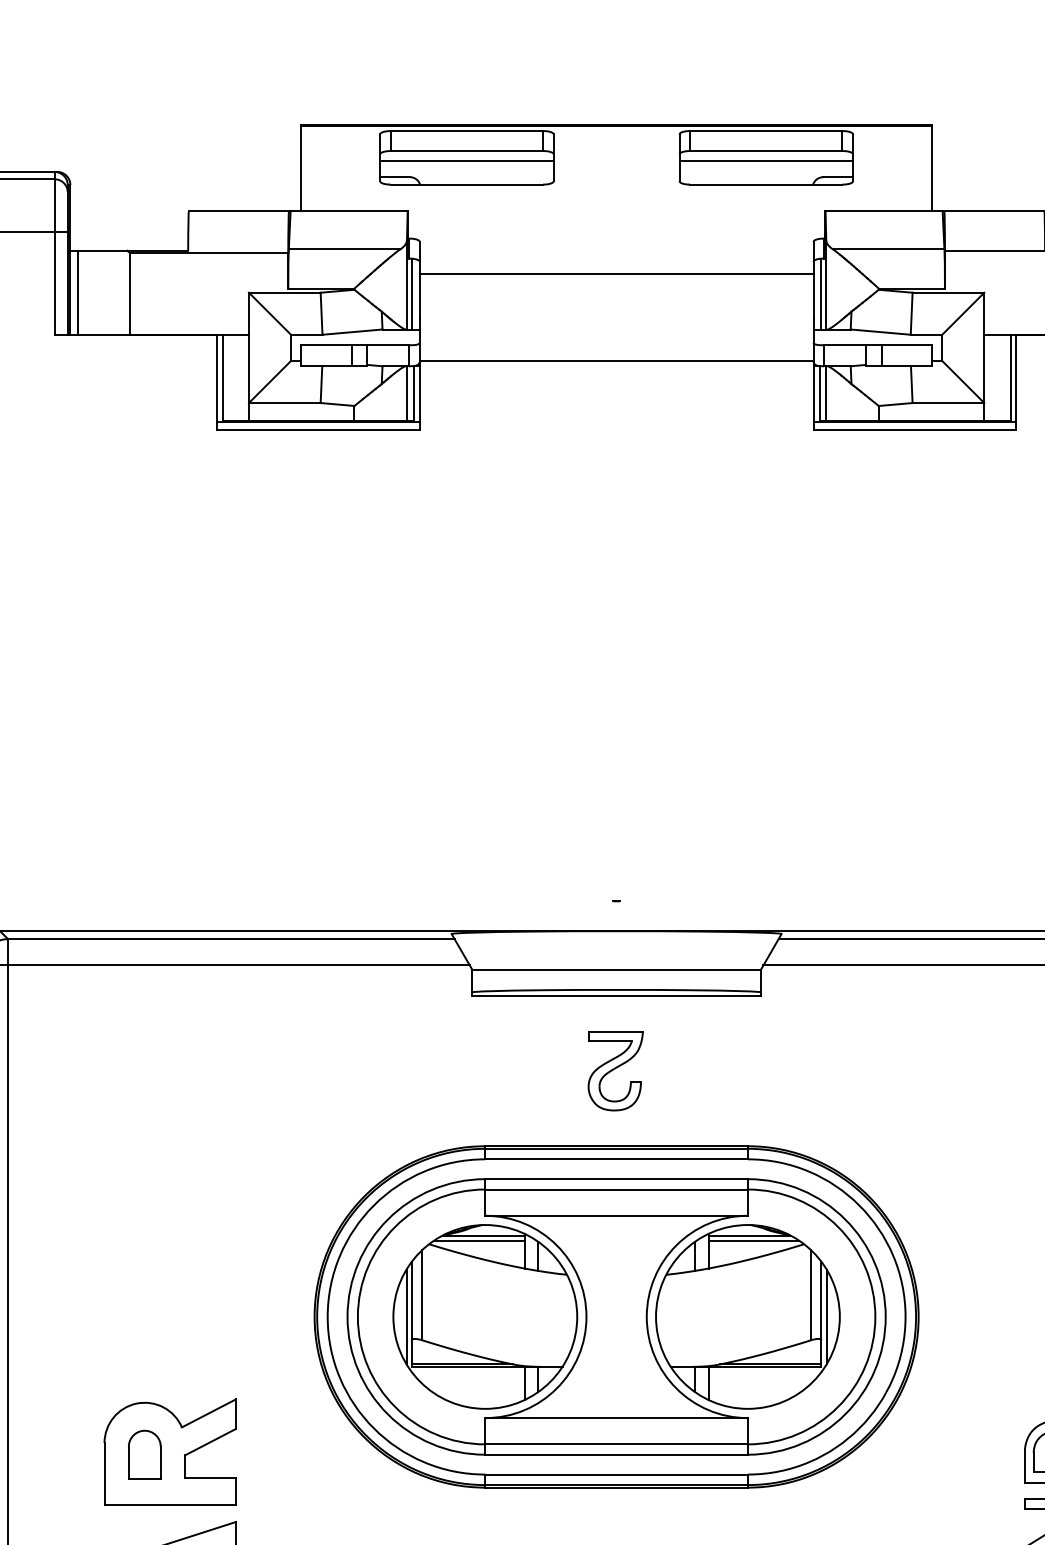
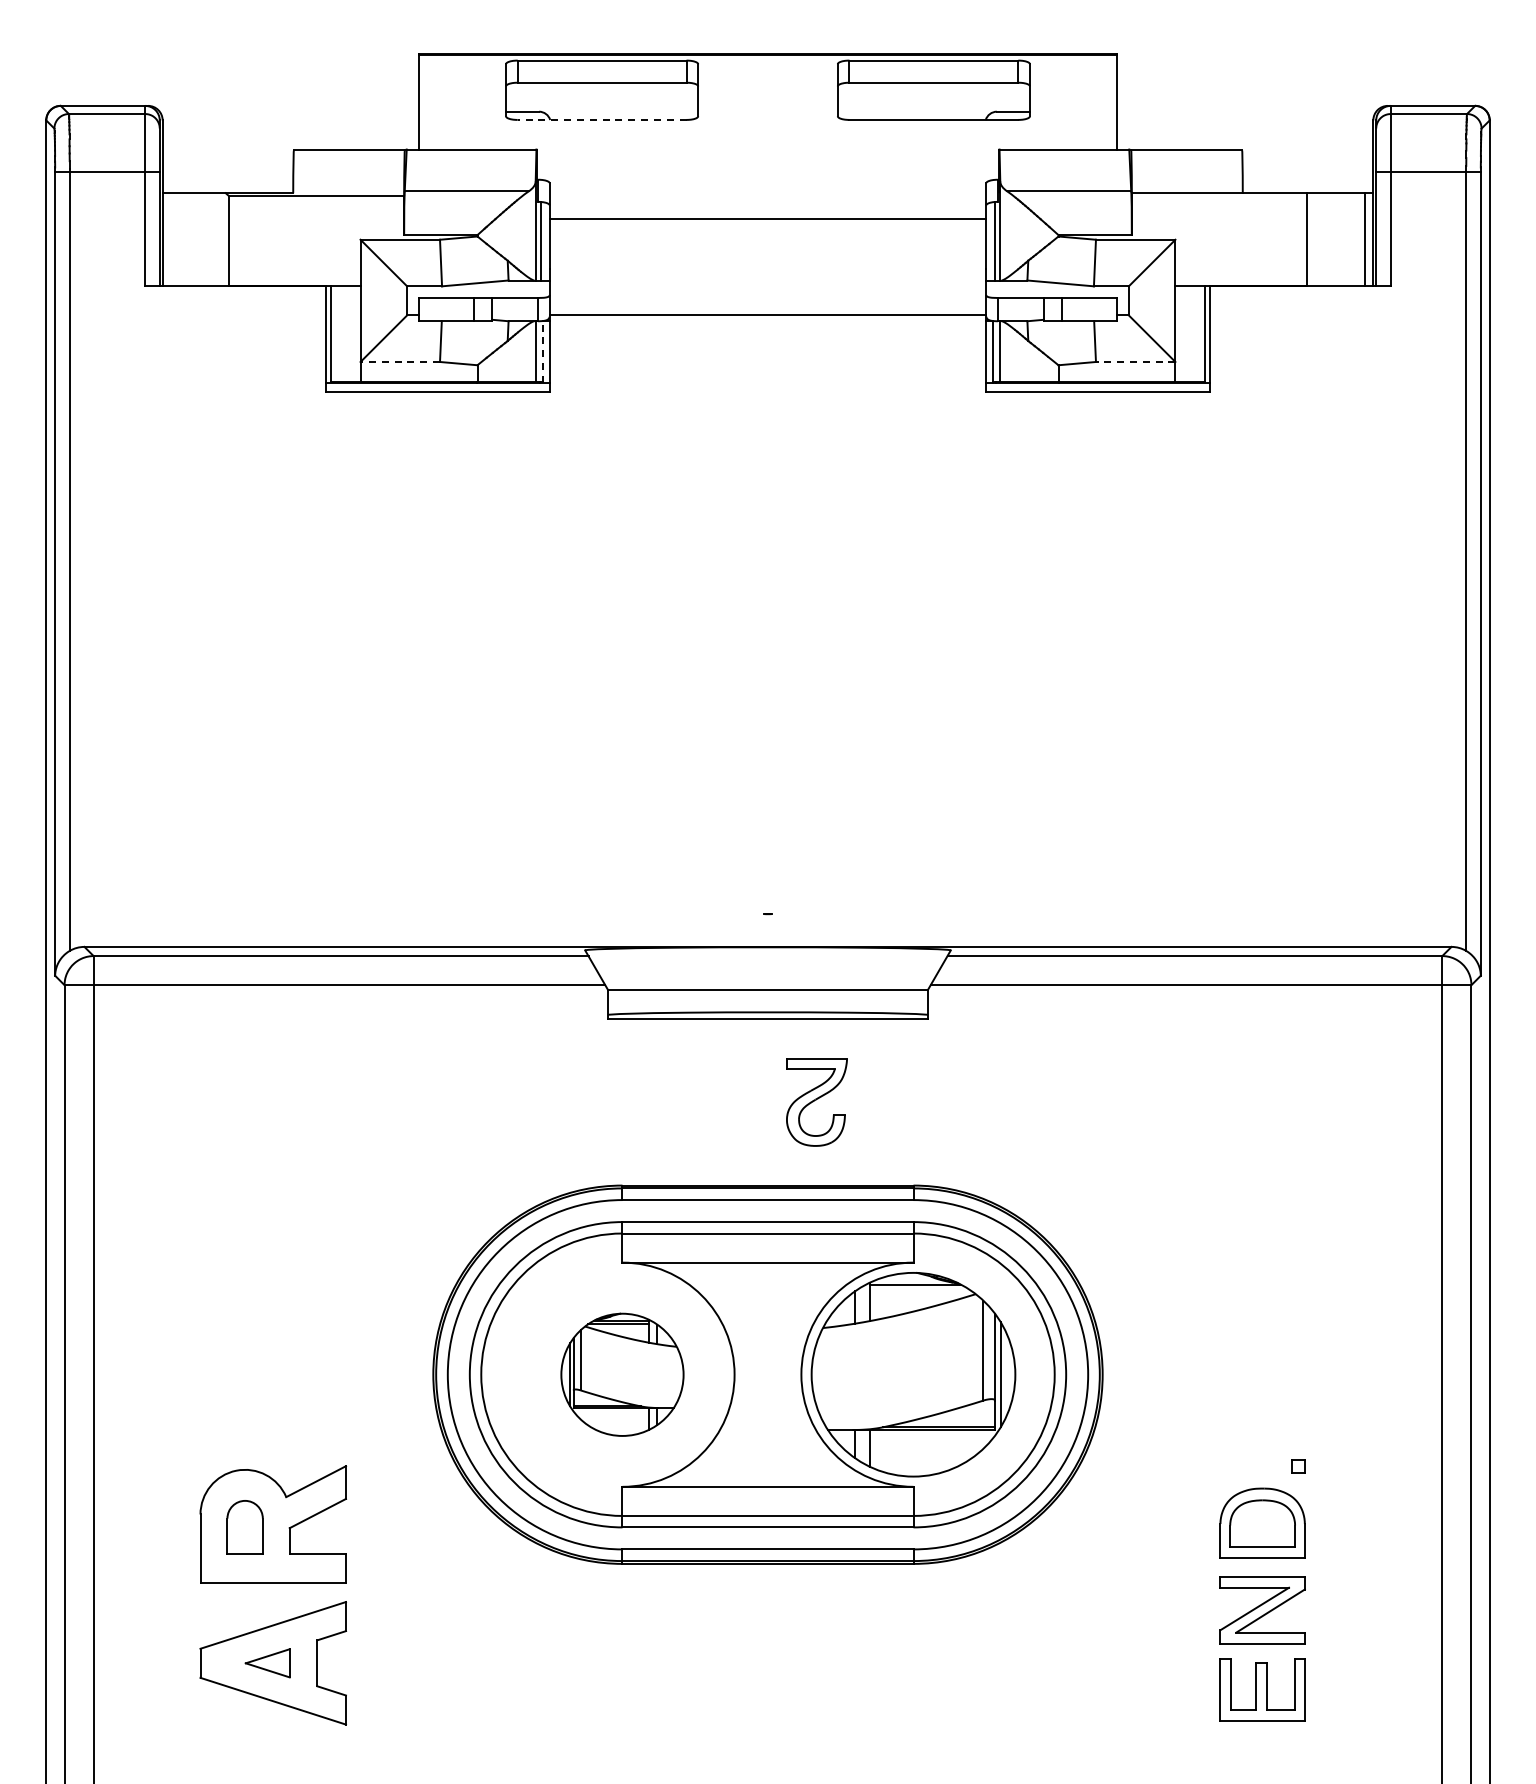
line: (467, 161) -> (602, 94), removed
line: (765, 161) -> (933, 94), removed
line: (466, 184) -> (601, 119), solid -> dashed
line: (77, 292) -> (170, 239), removed
line: (413, 394) -> (542, 352), solid -> dashed
line: (284, 402) -> (400, 361), solid -> dashed
line: (948, 402) -> (1135, 361), solid -> dashed
part: (615, 1071) -> (816, 1102), moved
line: (753, 1240) -> (919, 1290), removed
part: (485, 1316) -> (622, 1374), size x0.6

